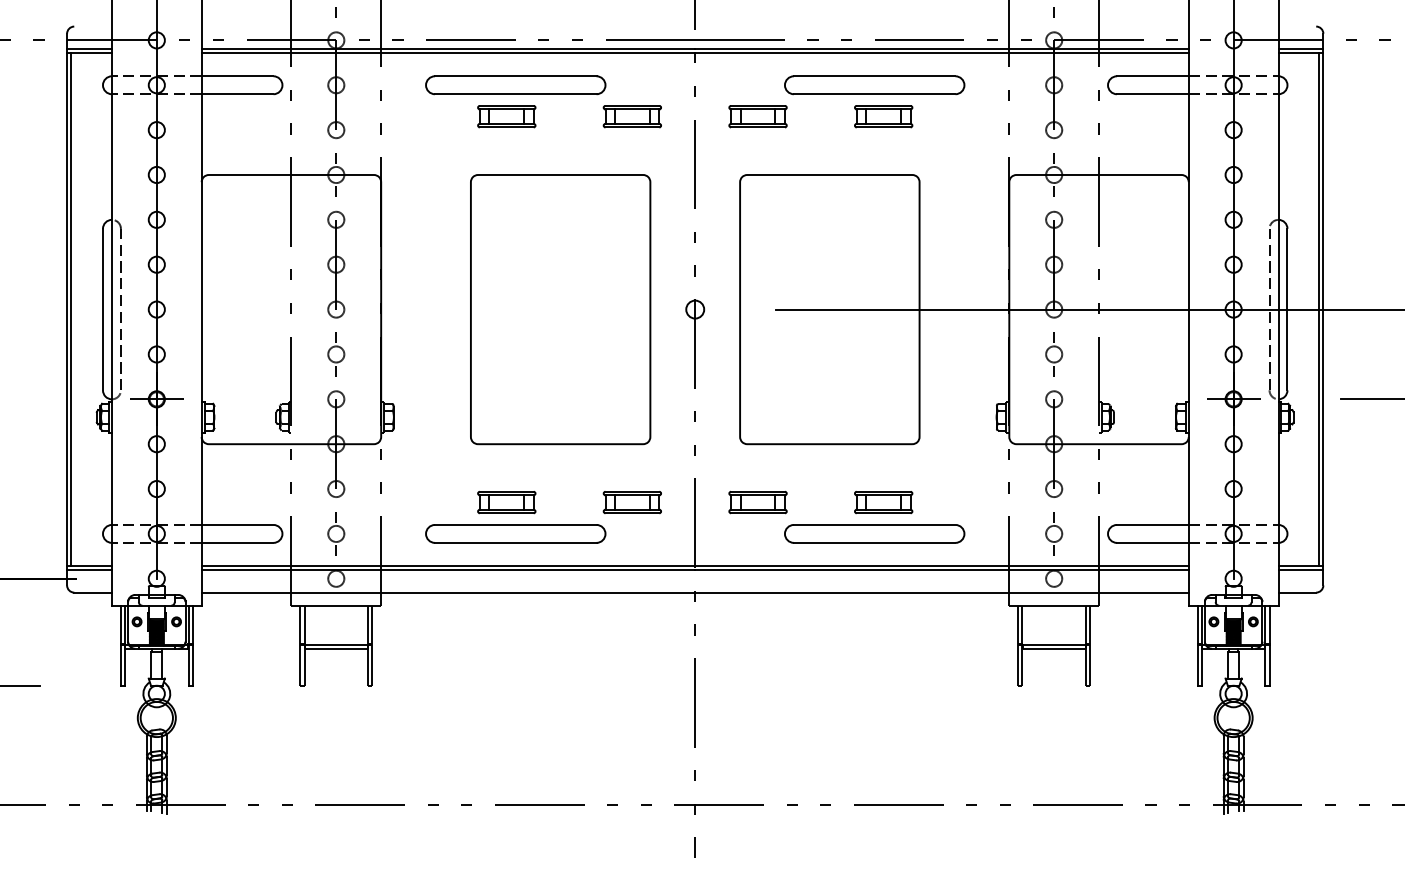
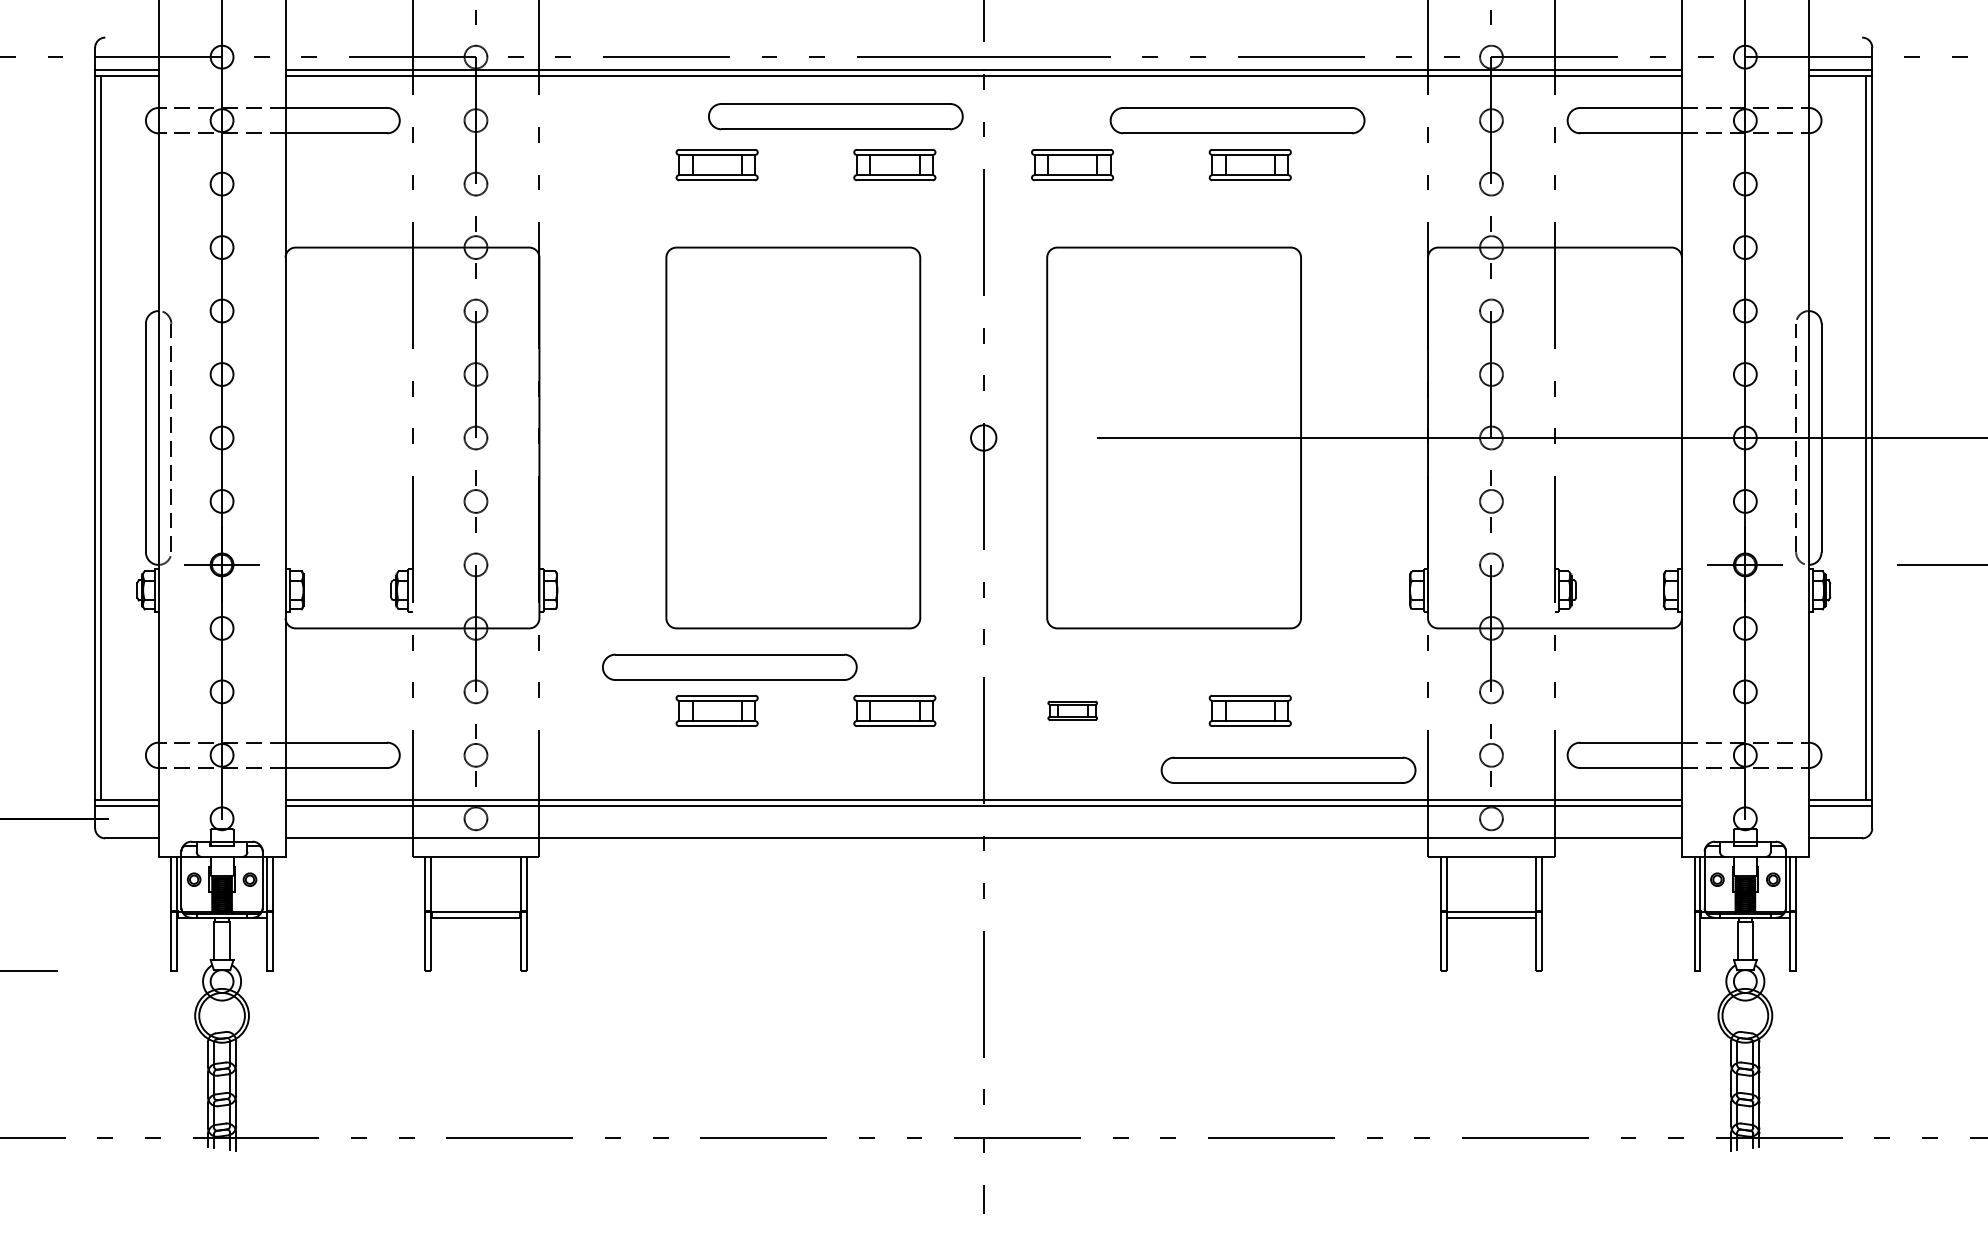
part: (515, 85) -> (835, 116), moved
part: (757, 502) -> (1072, 710), size x0.6
part: (515, 533) -> (729, 666), moved
part: (874, 533) -> (1288, 769), moved

